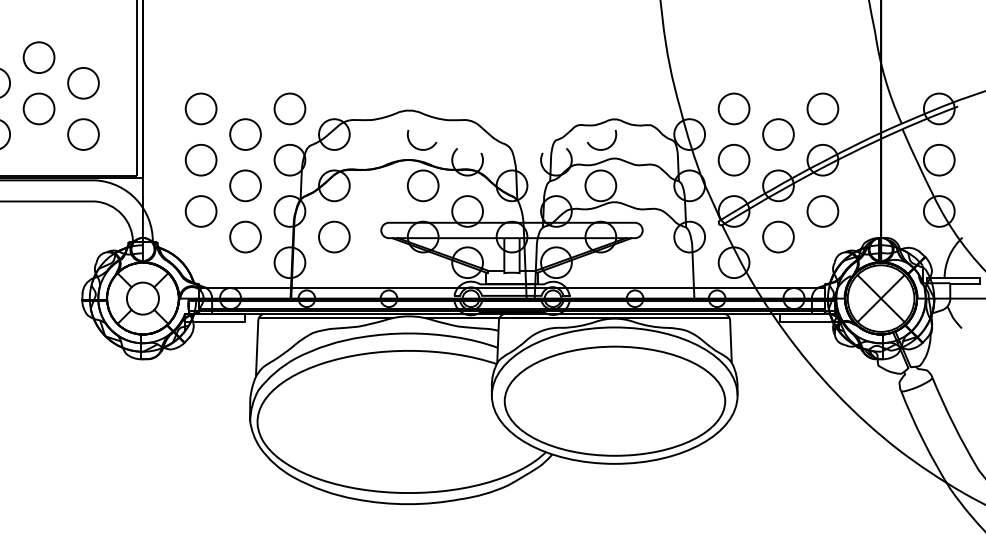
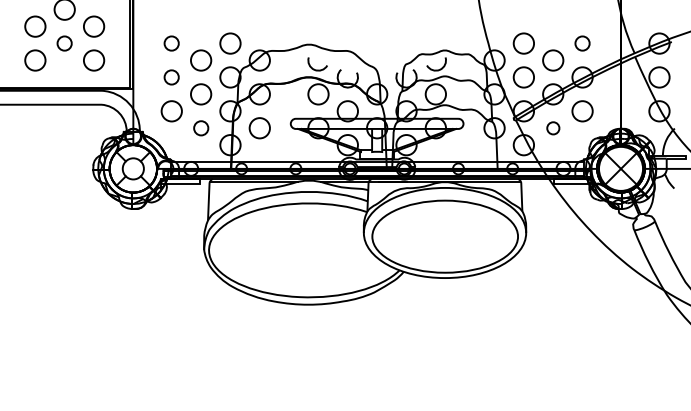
circle: (38, 108) -> (64, 43), size x0.7
circle: (200, 108) -> (171, 43), size x0.7
circle: (822, 108) -> (582, 43), size x0.7
circle: (200, 160) -> (171, 77), size x0.7
circle: (246, 237) -> (201, 128), size x0.7
circle: (778, 237) -> (553, 128), size x0.6

